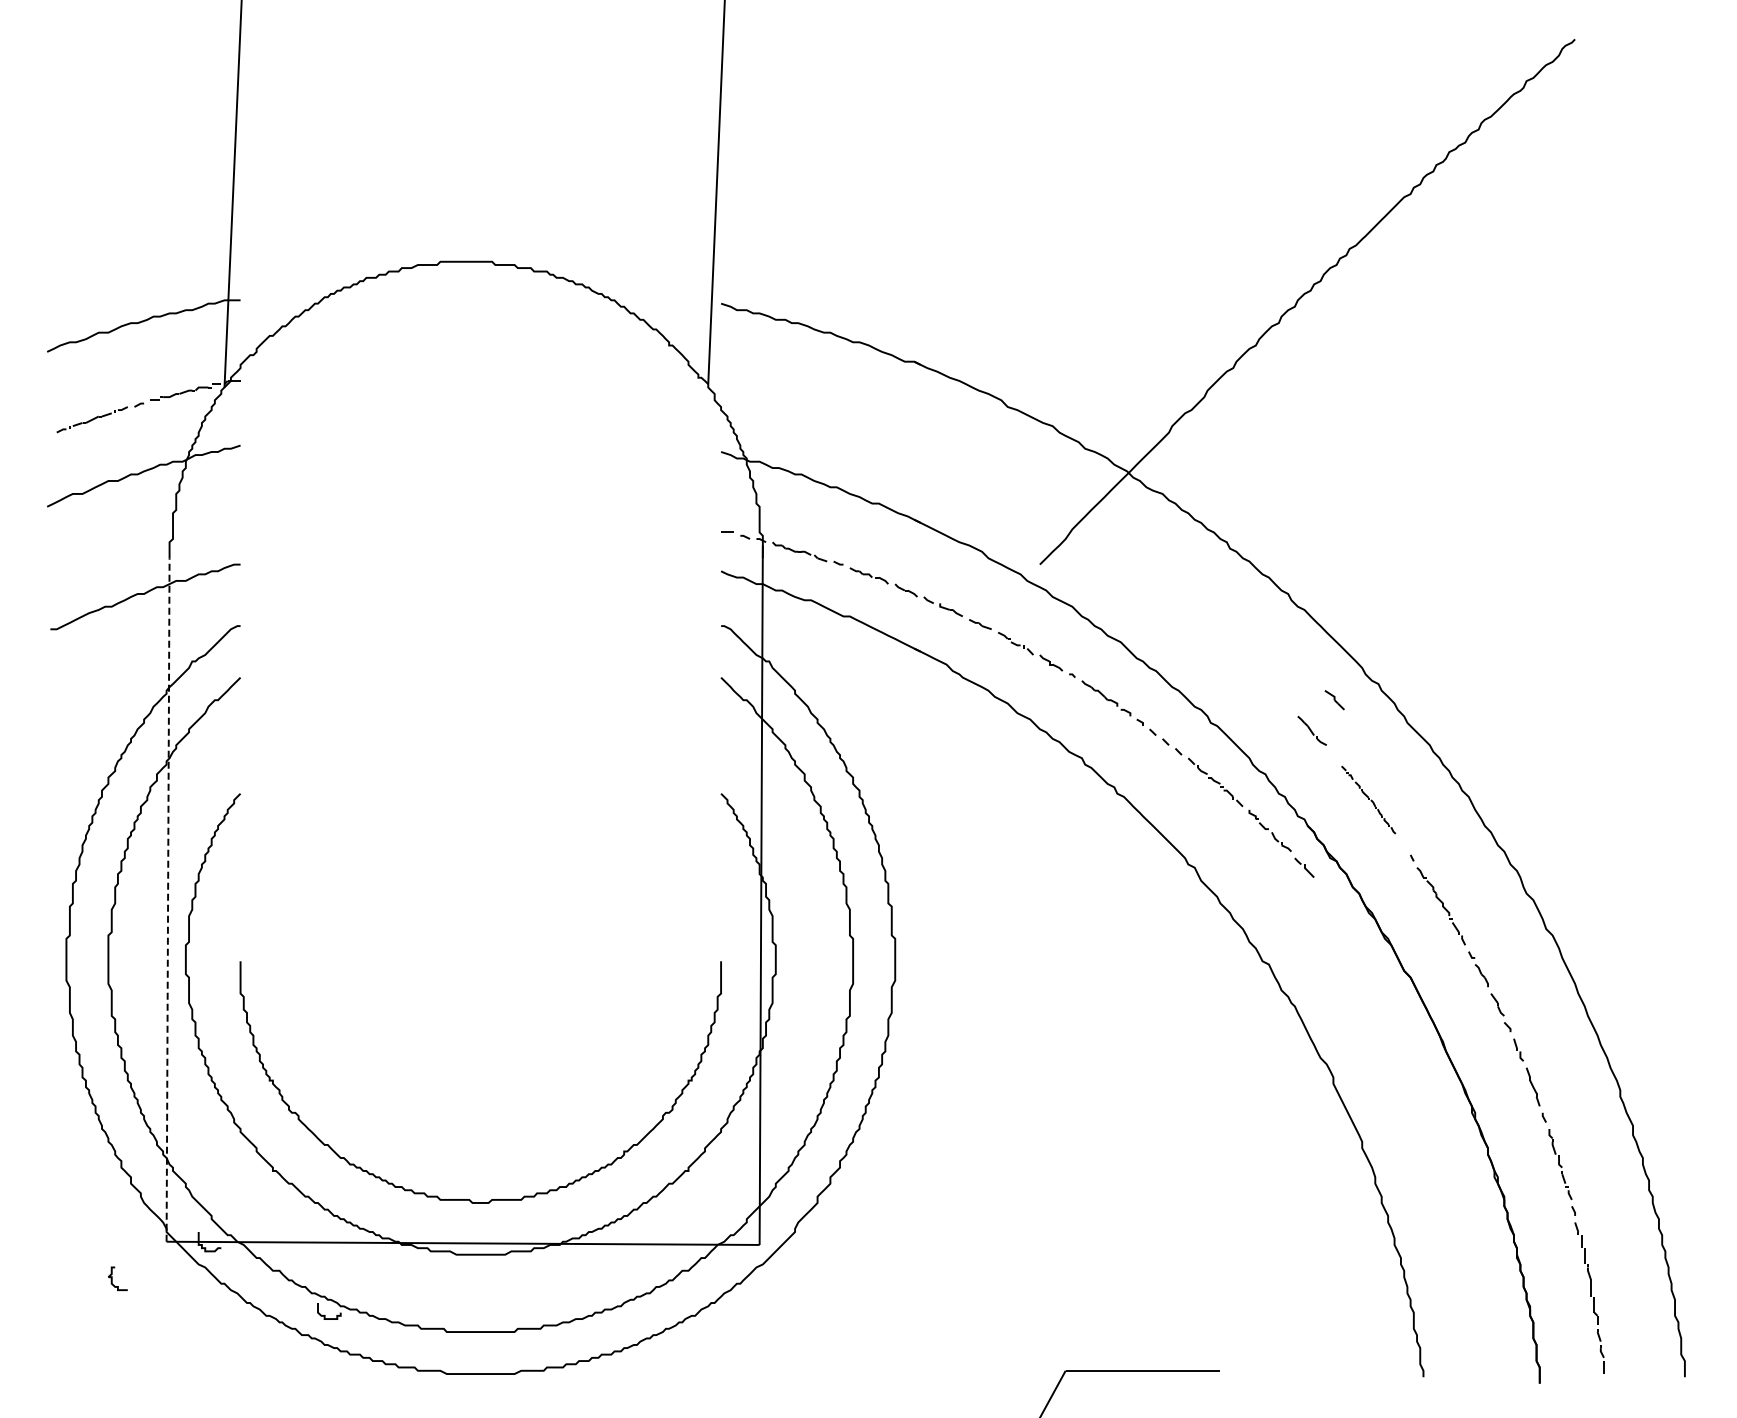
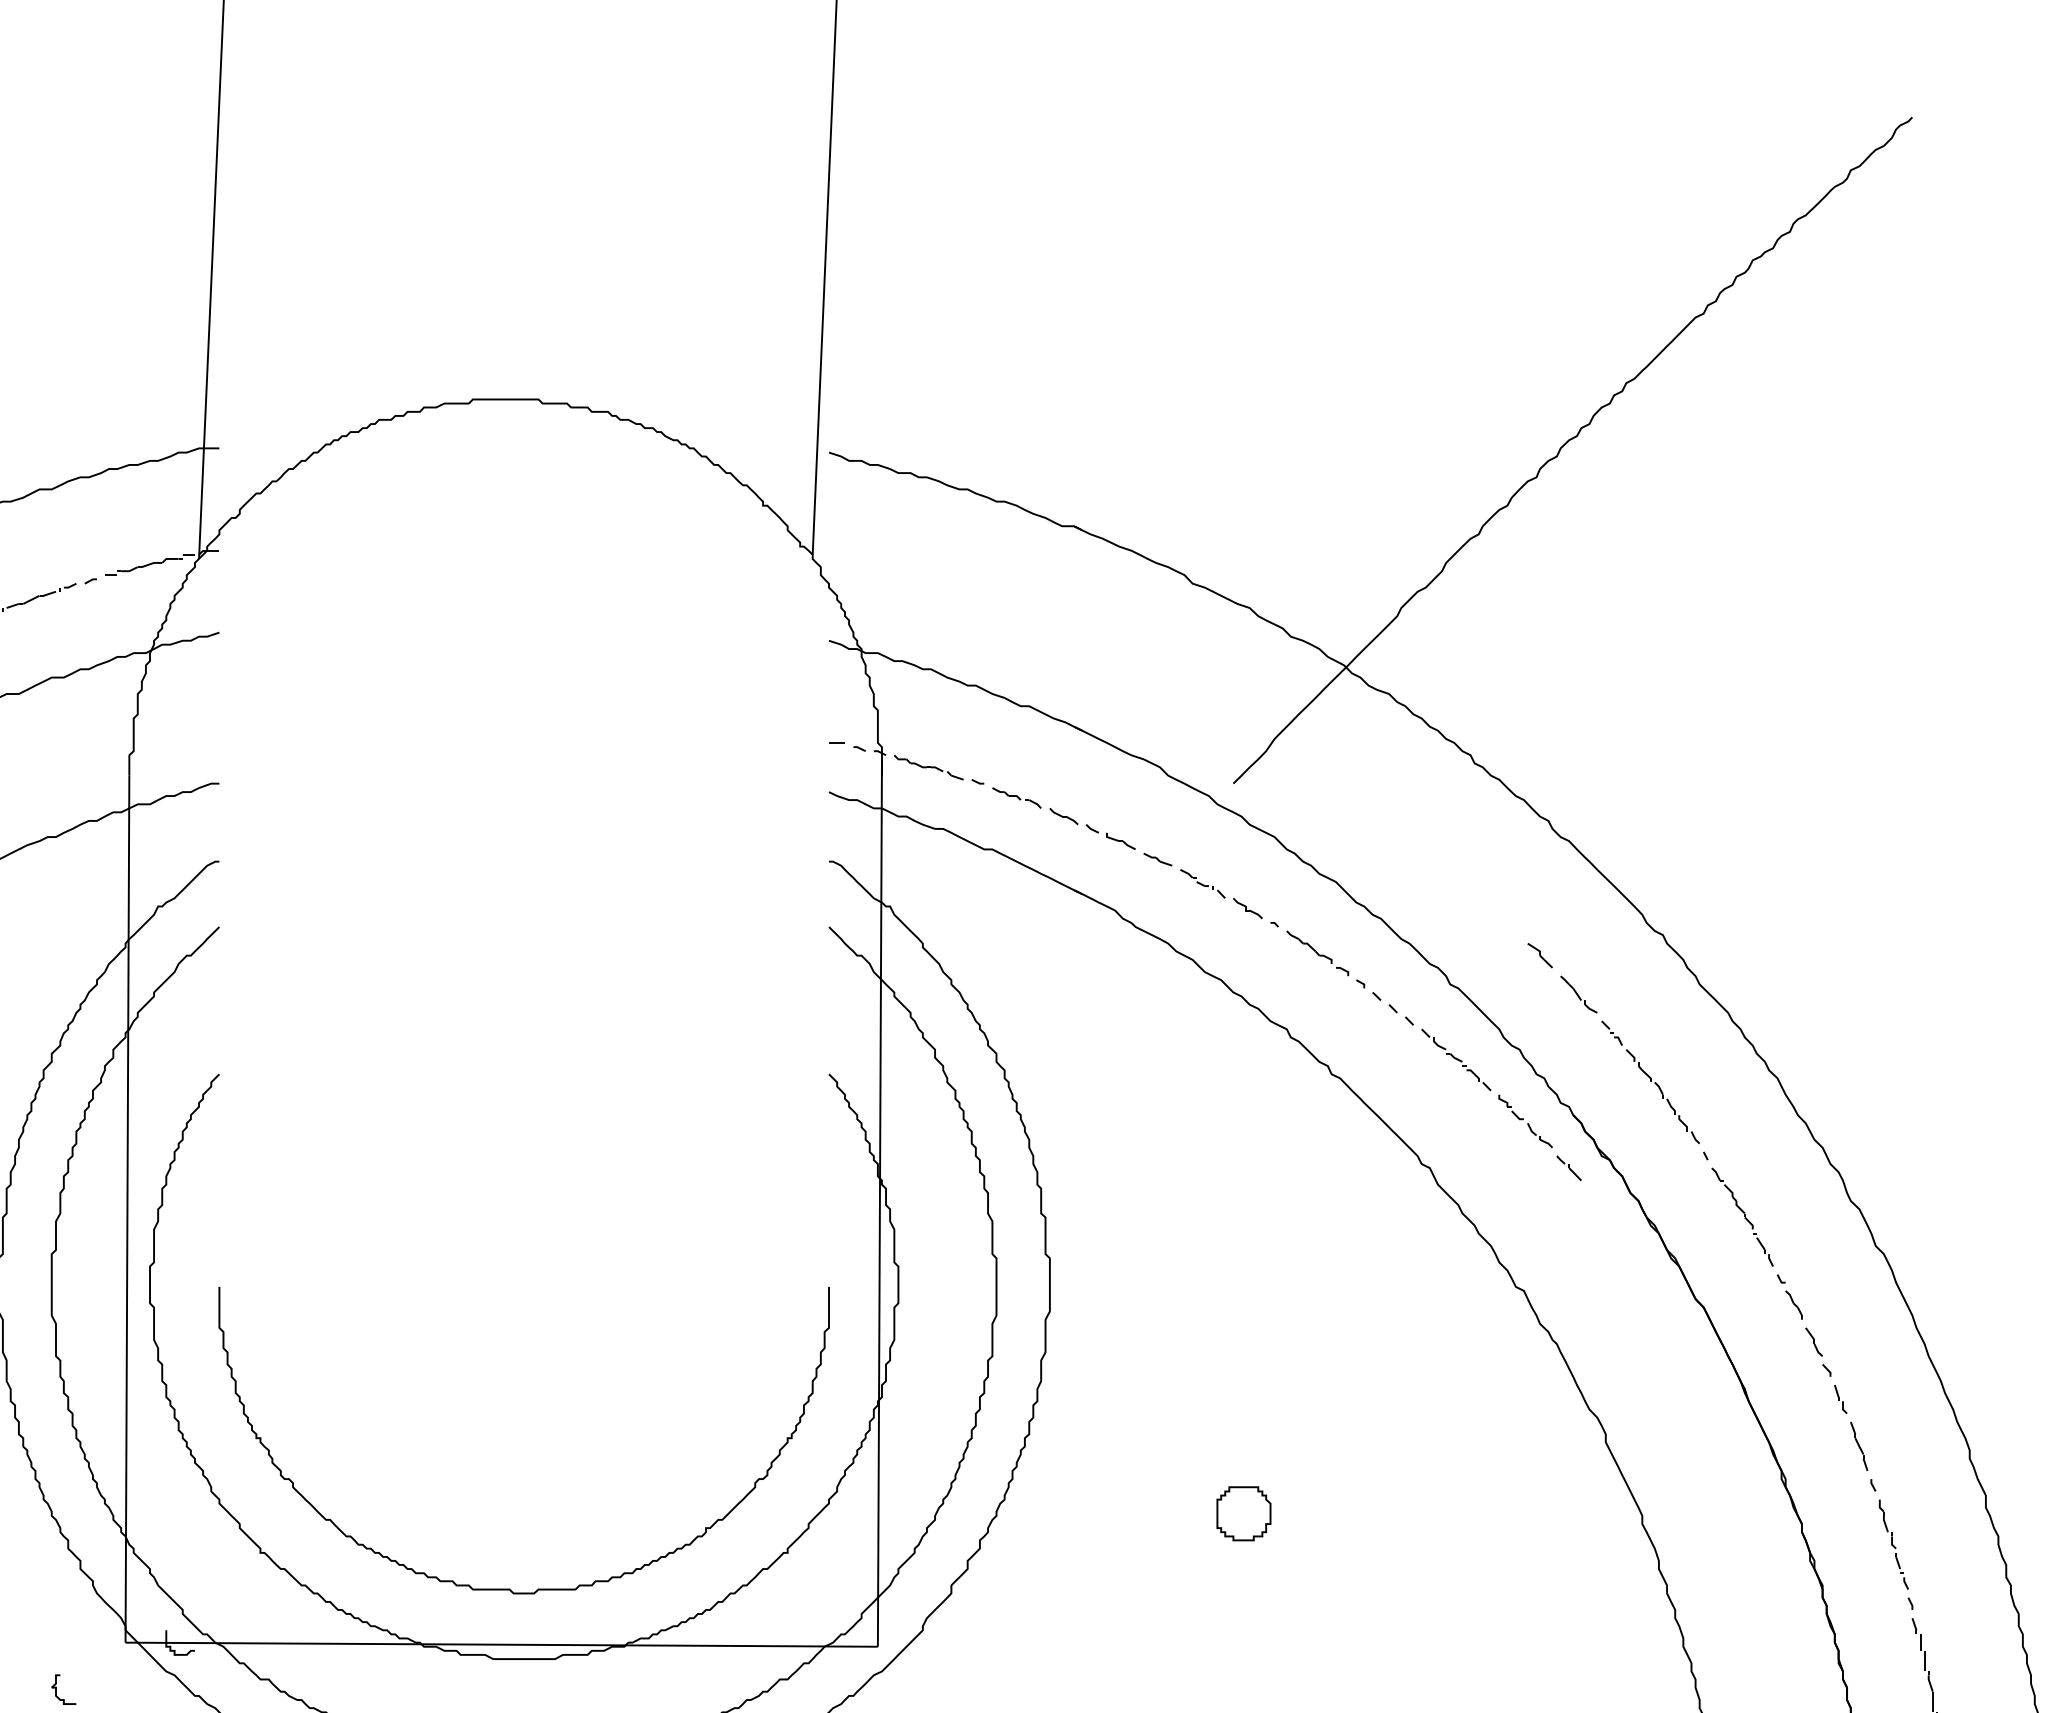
part: (1334, 700) -> (1539, 956), moved
part: (1368, 799) -> (1650, 1081), size x1.43
line: (168, 900) -> (127, 1209), dashed -> solid
part: (1047, 1139) -> (1243, 1512), added

